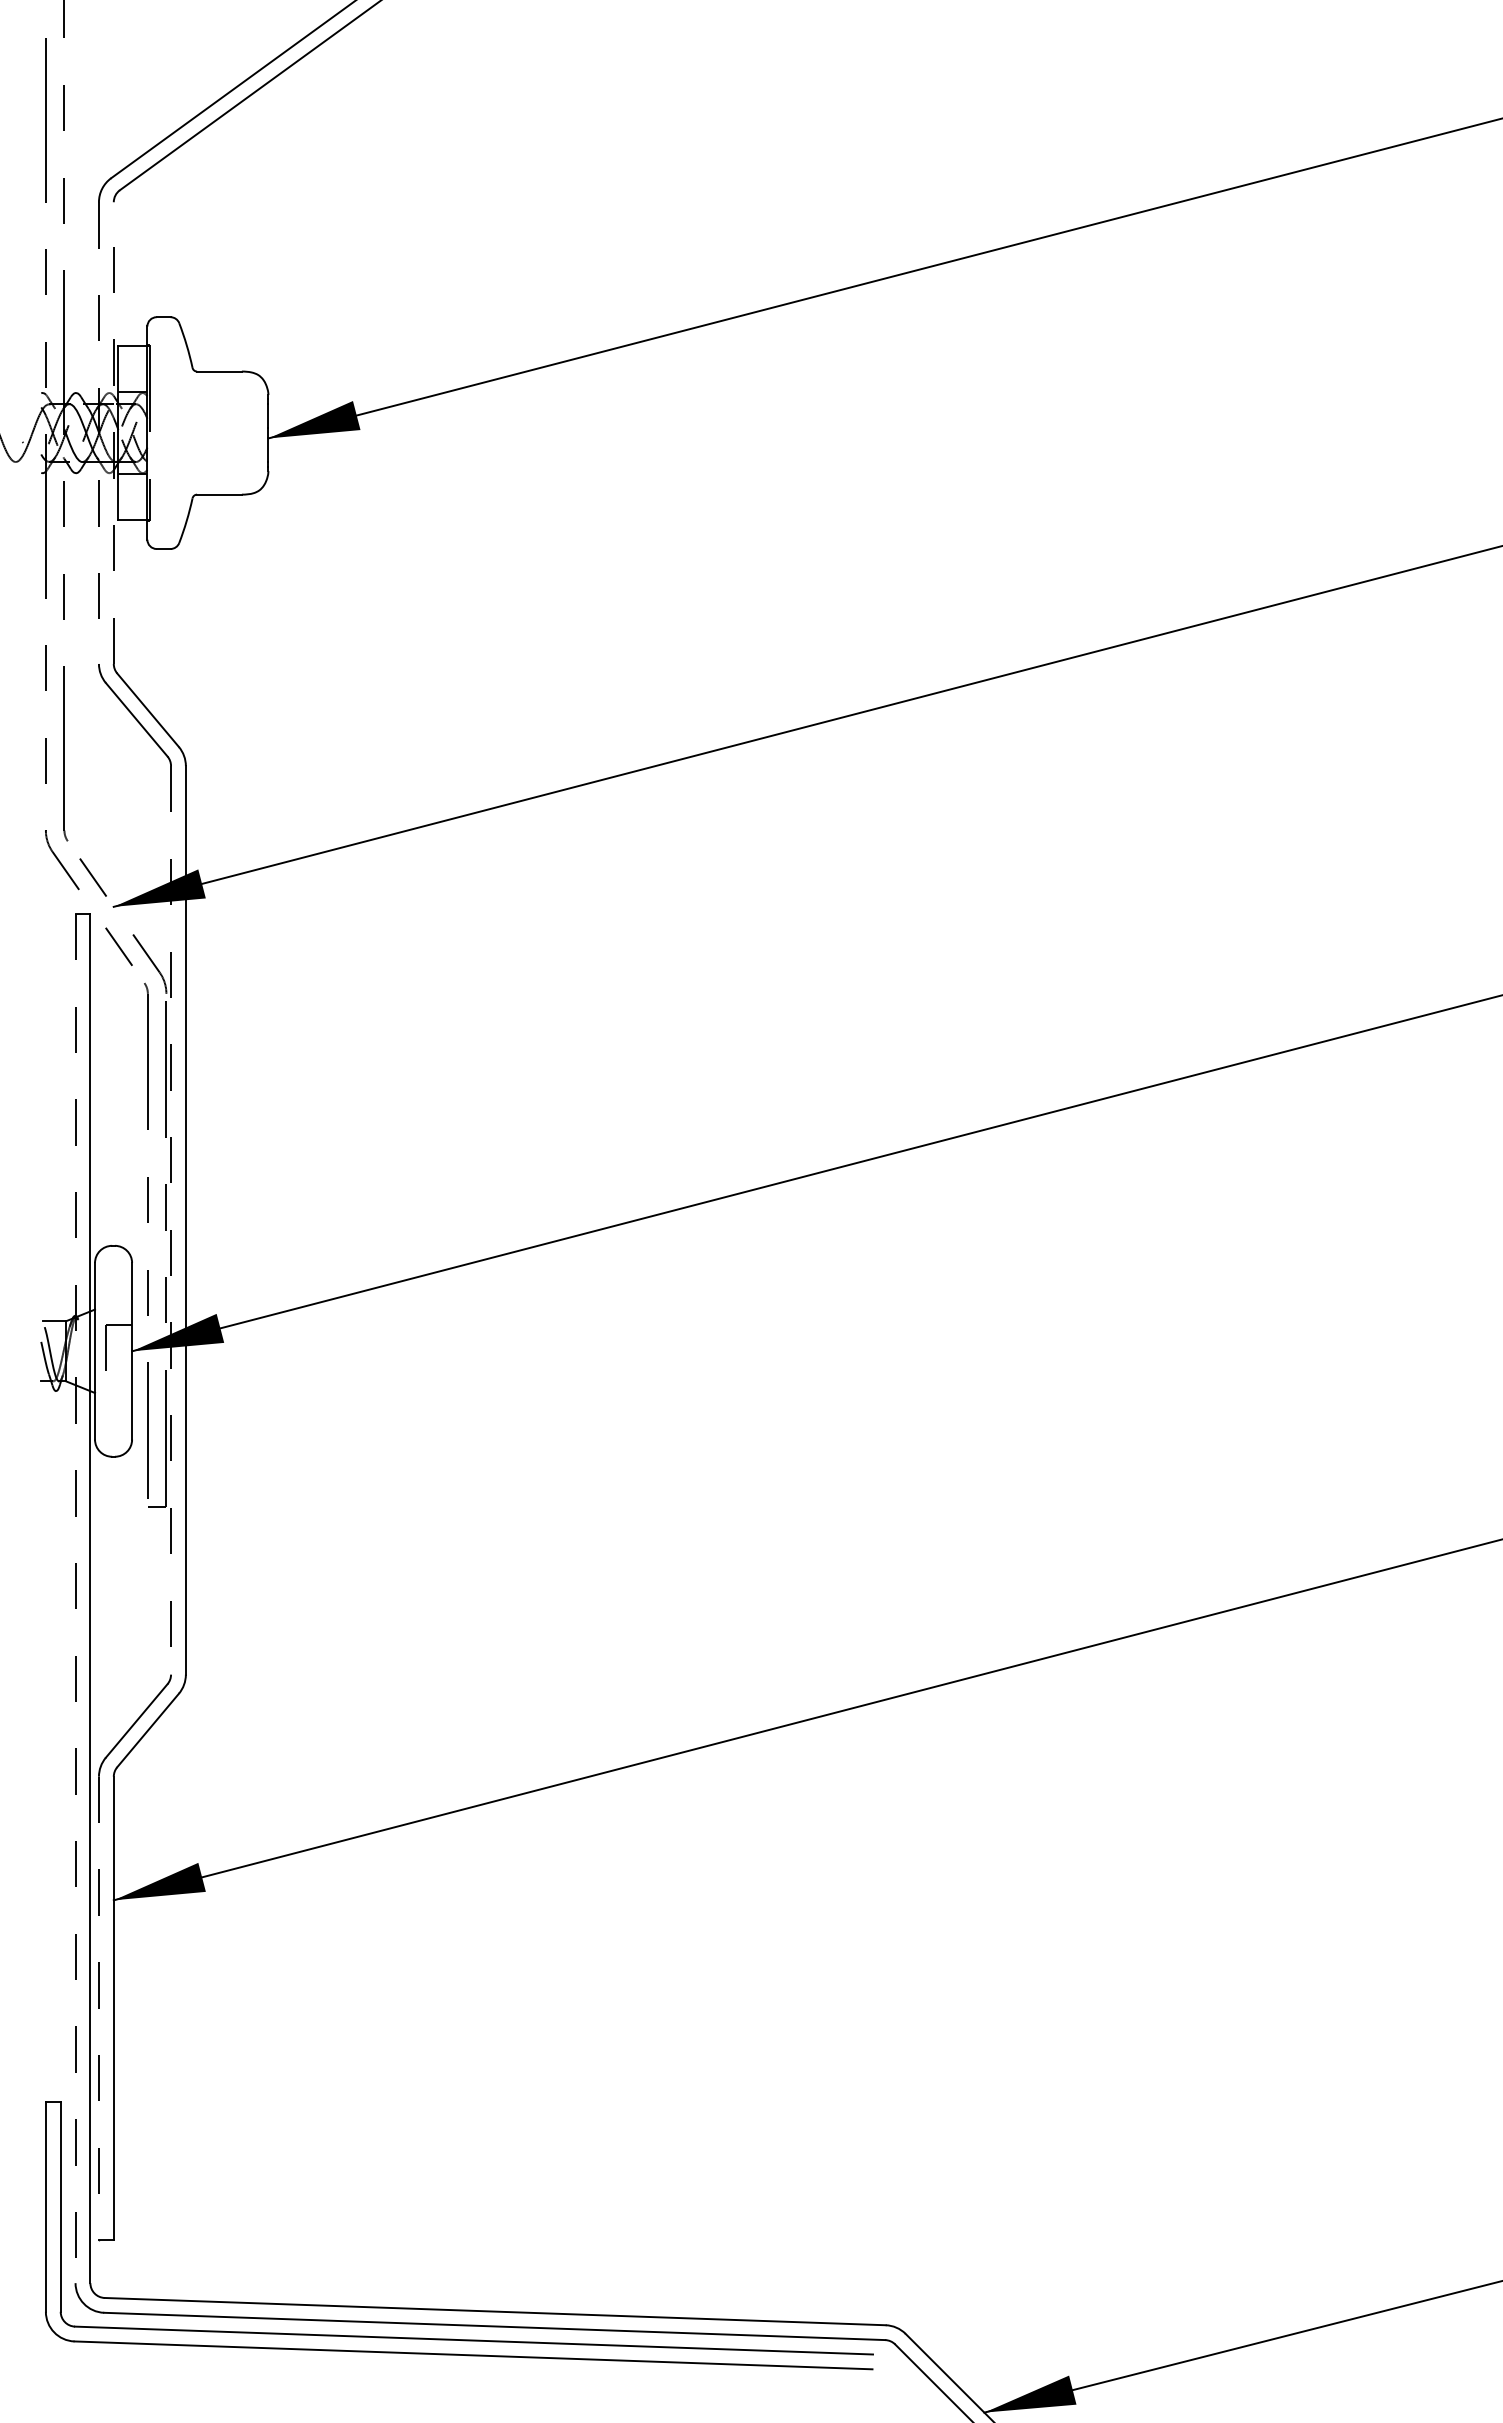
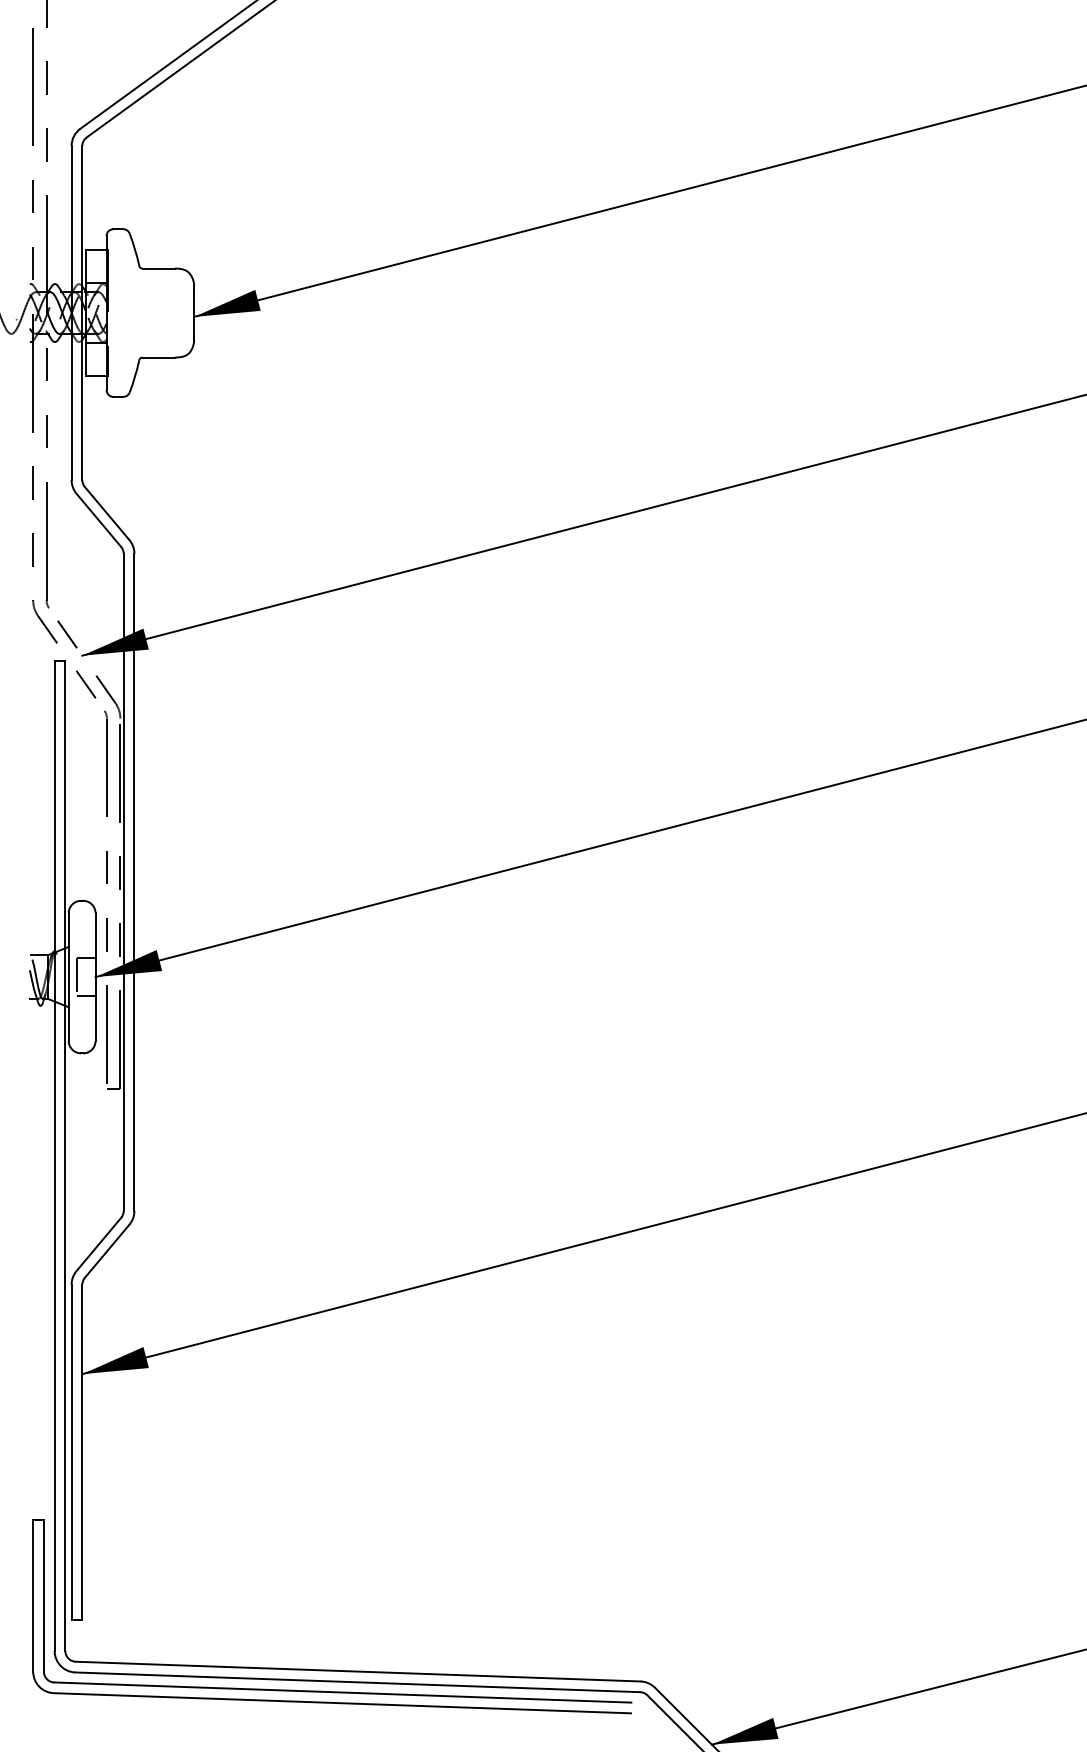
line: (98, 433) -> (71, 313), dashed -> solid
line: (113, 433) -> (82, 313), dashed -> solid
line: (171, 1220) -> (124, 882), dashed -> solid
line: (119, 1377) -> (86, 996), added
line: (75, 1598) -> (54, 1155), dashed -> solid
line: (98, 2008) -> (71, 1452), dashed -> solid

